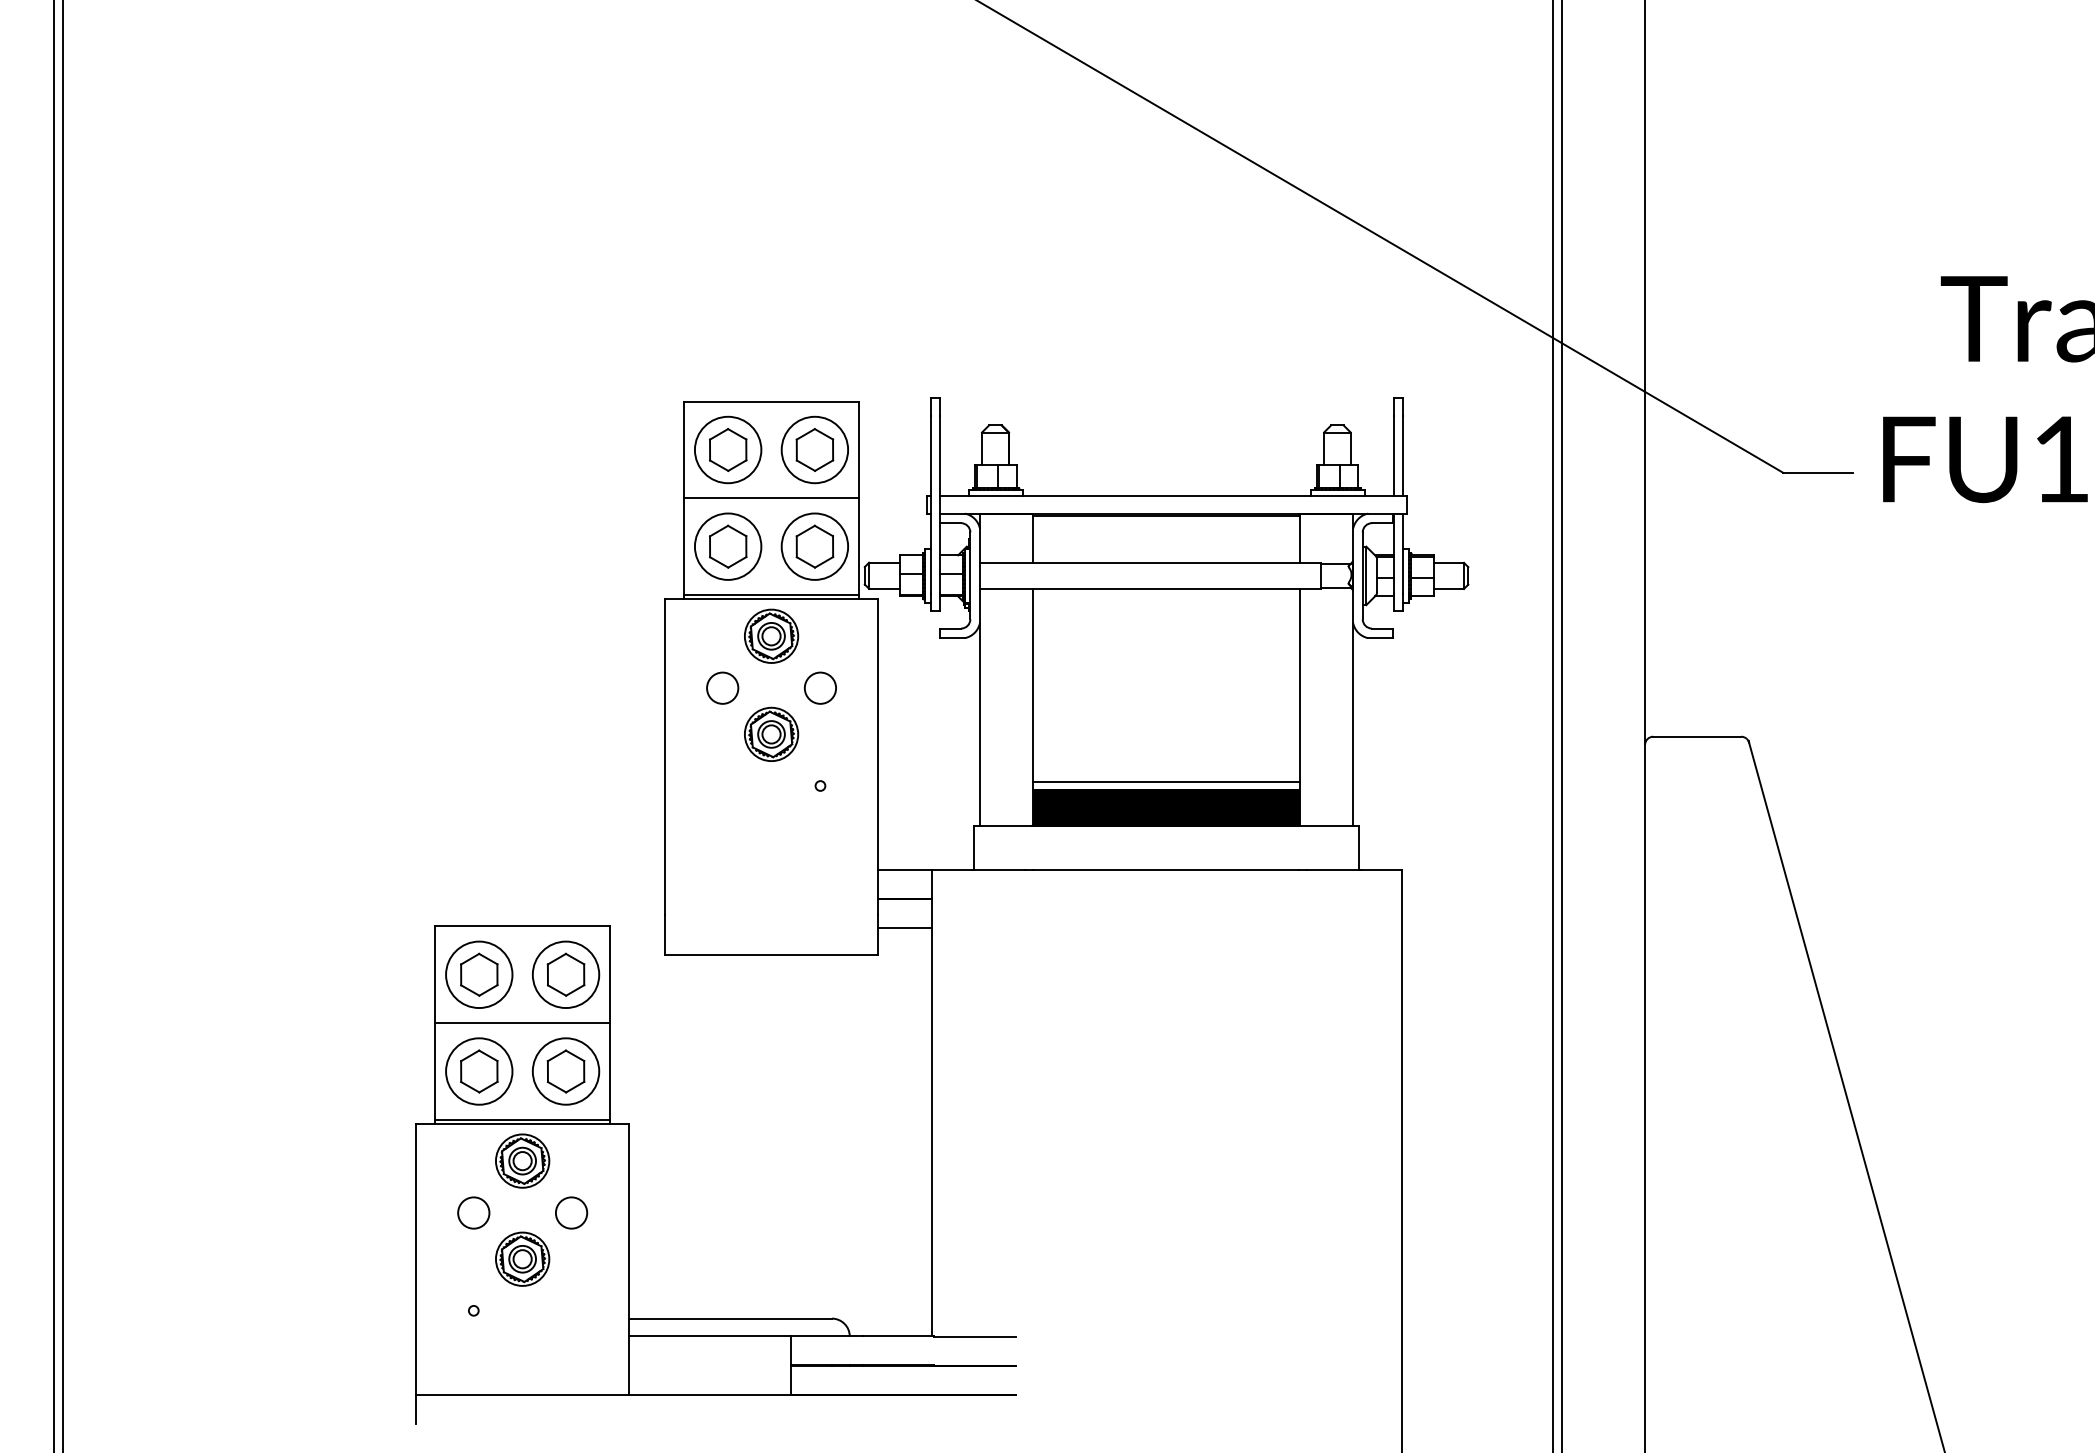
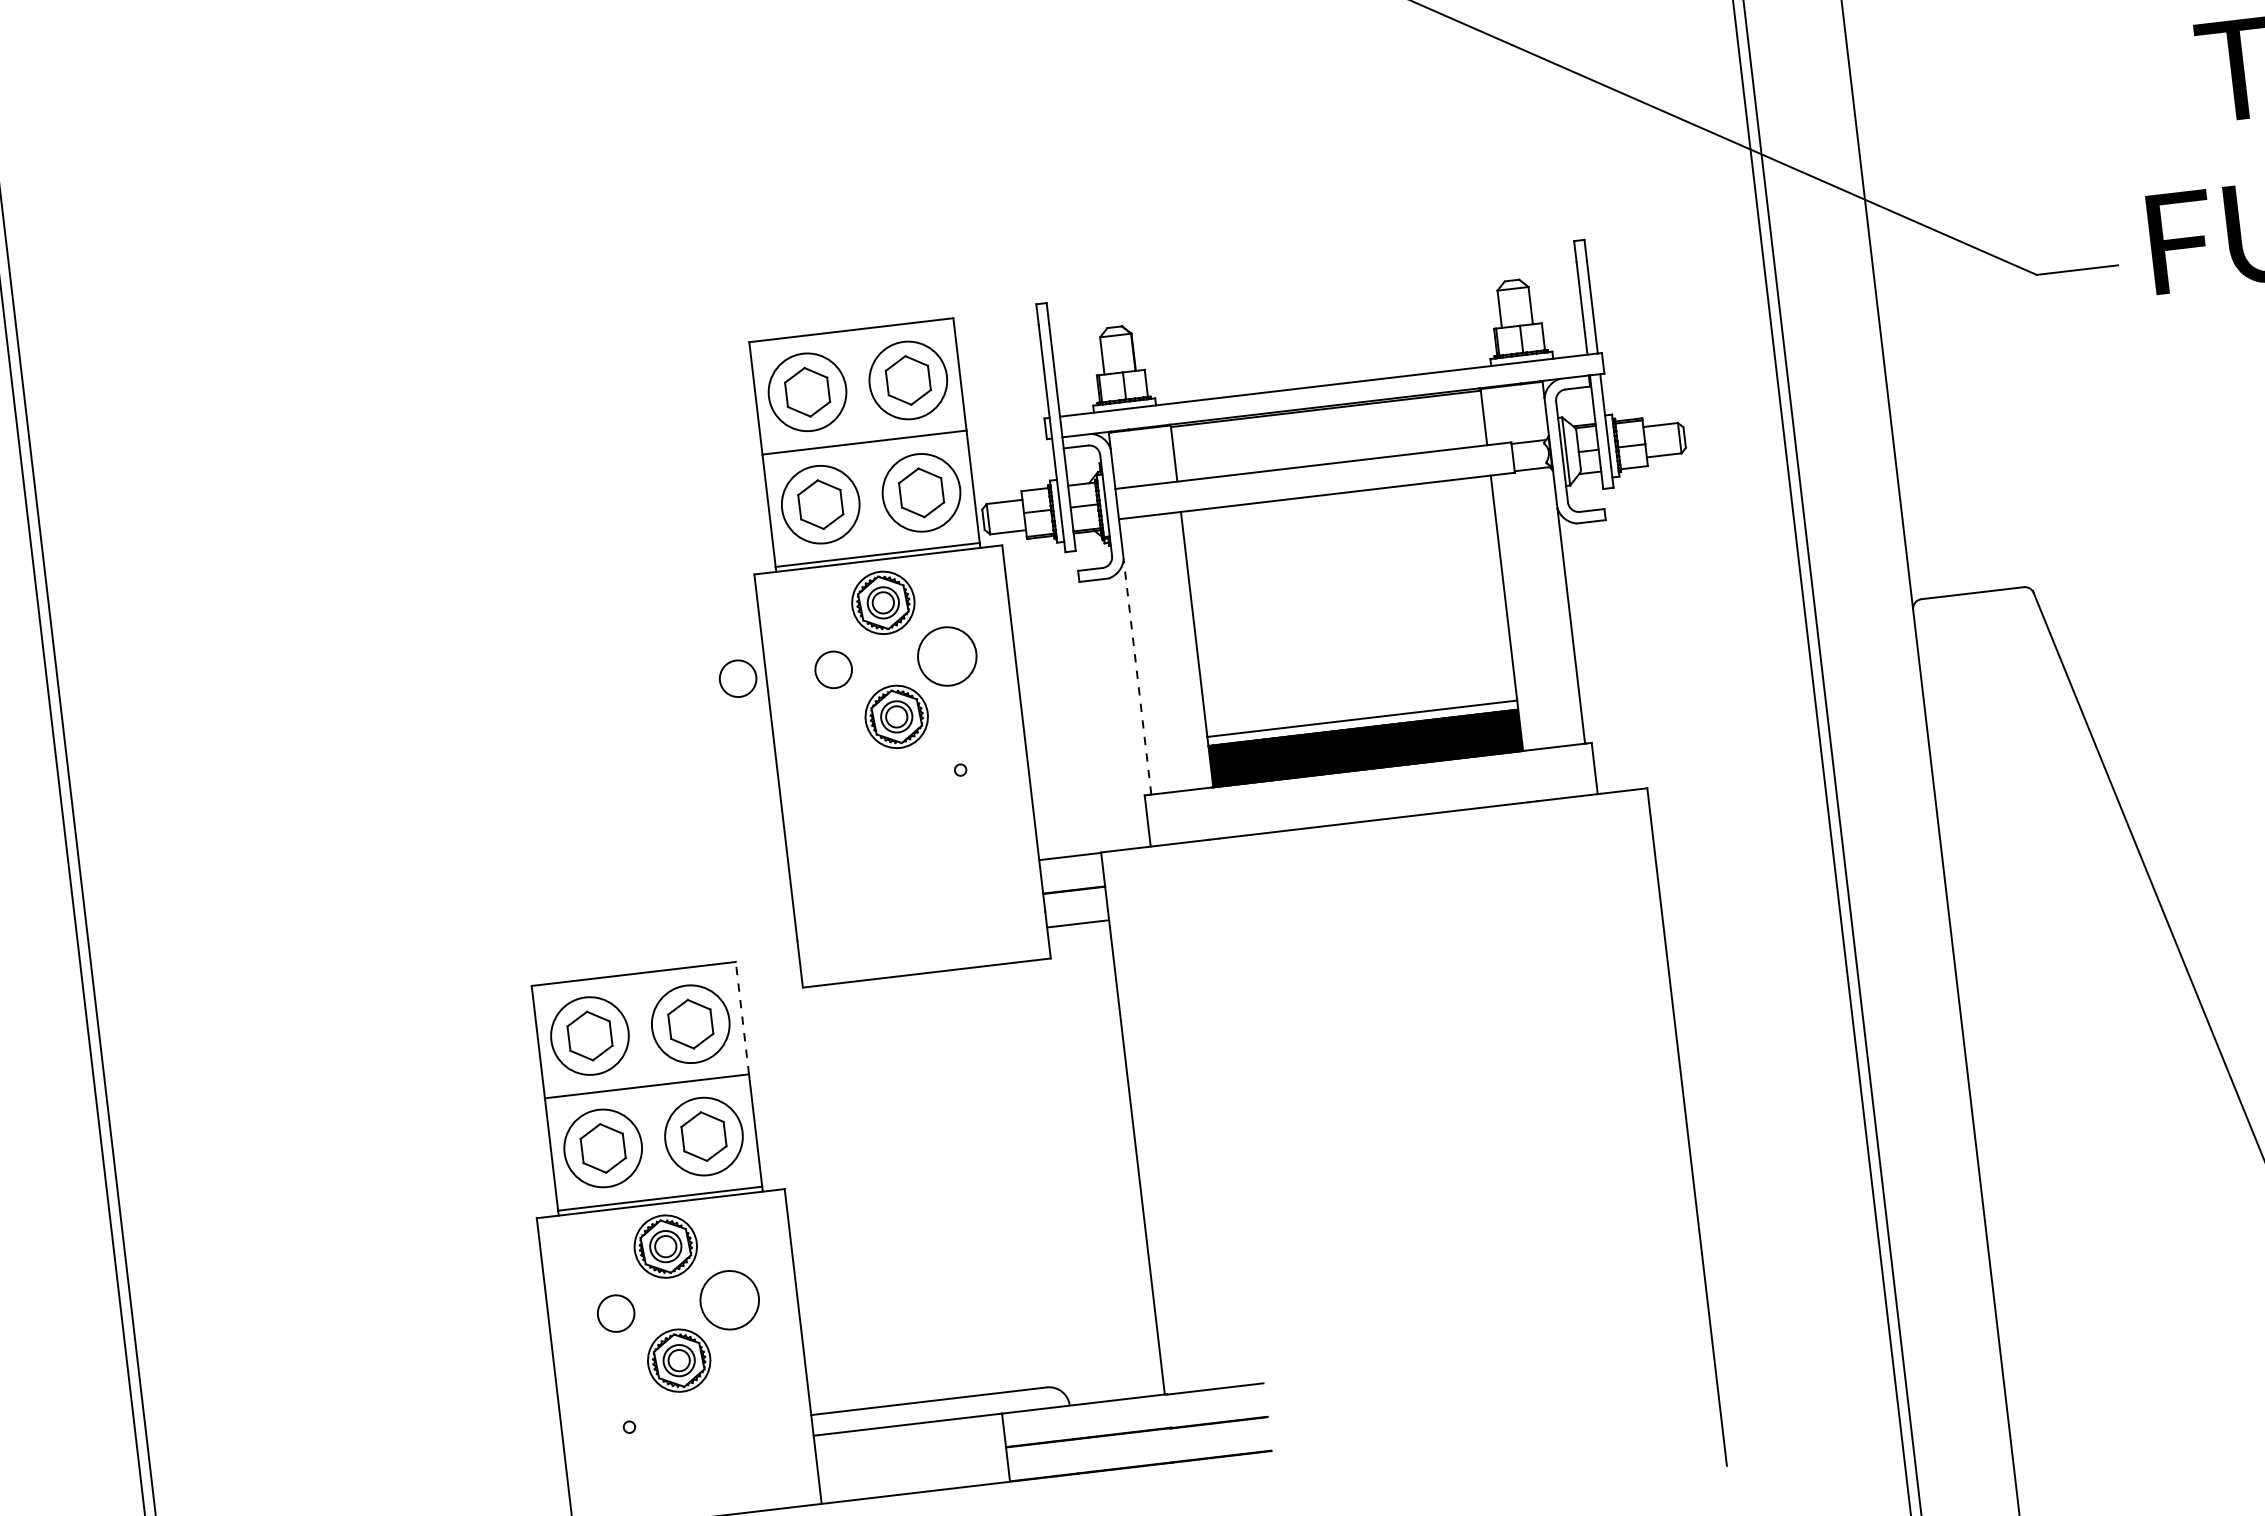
circle: (640, 685) -> (737, 677), added
circle: (820, 687) -> (947, 655), size x1.6
line: (979, 724) -> (1137, 676), solid -> dashed
line: (610, 974) -> (742, 1017), solid -> dashed
circle: (571, 1212) -> (729, 1299), size x1.6

